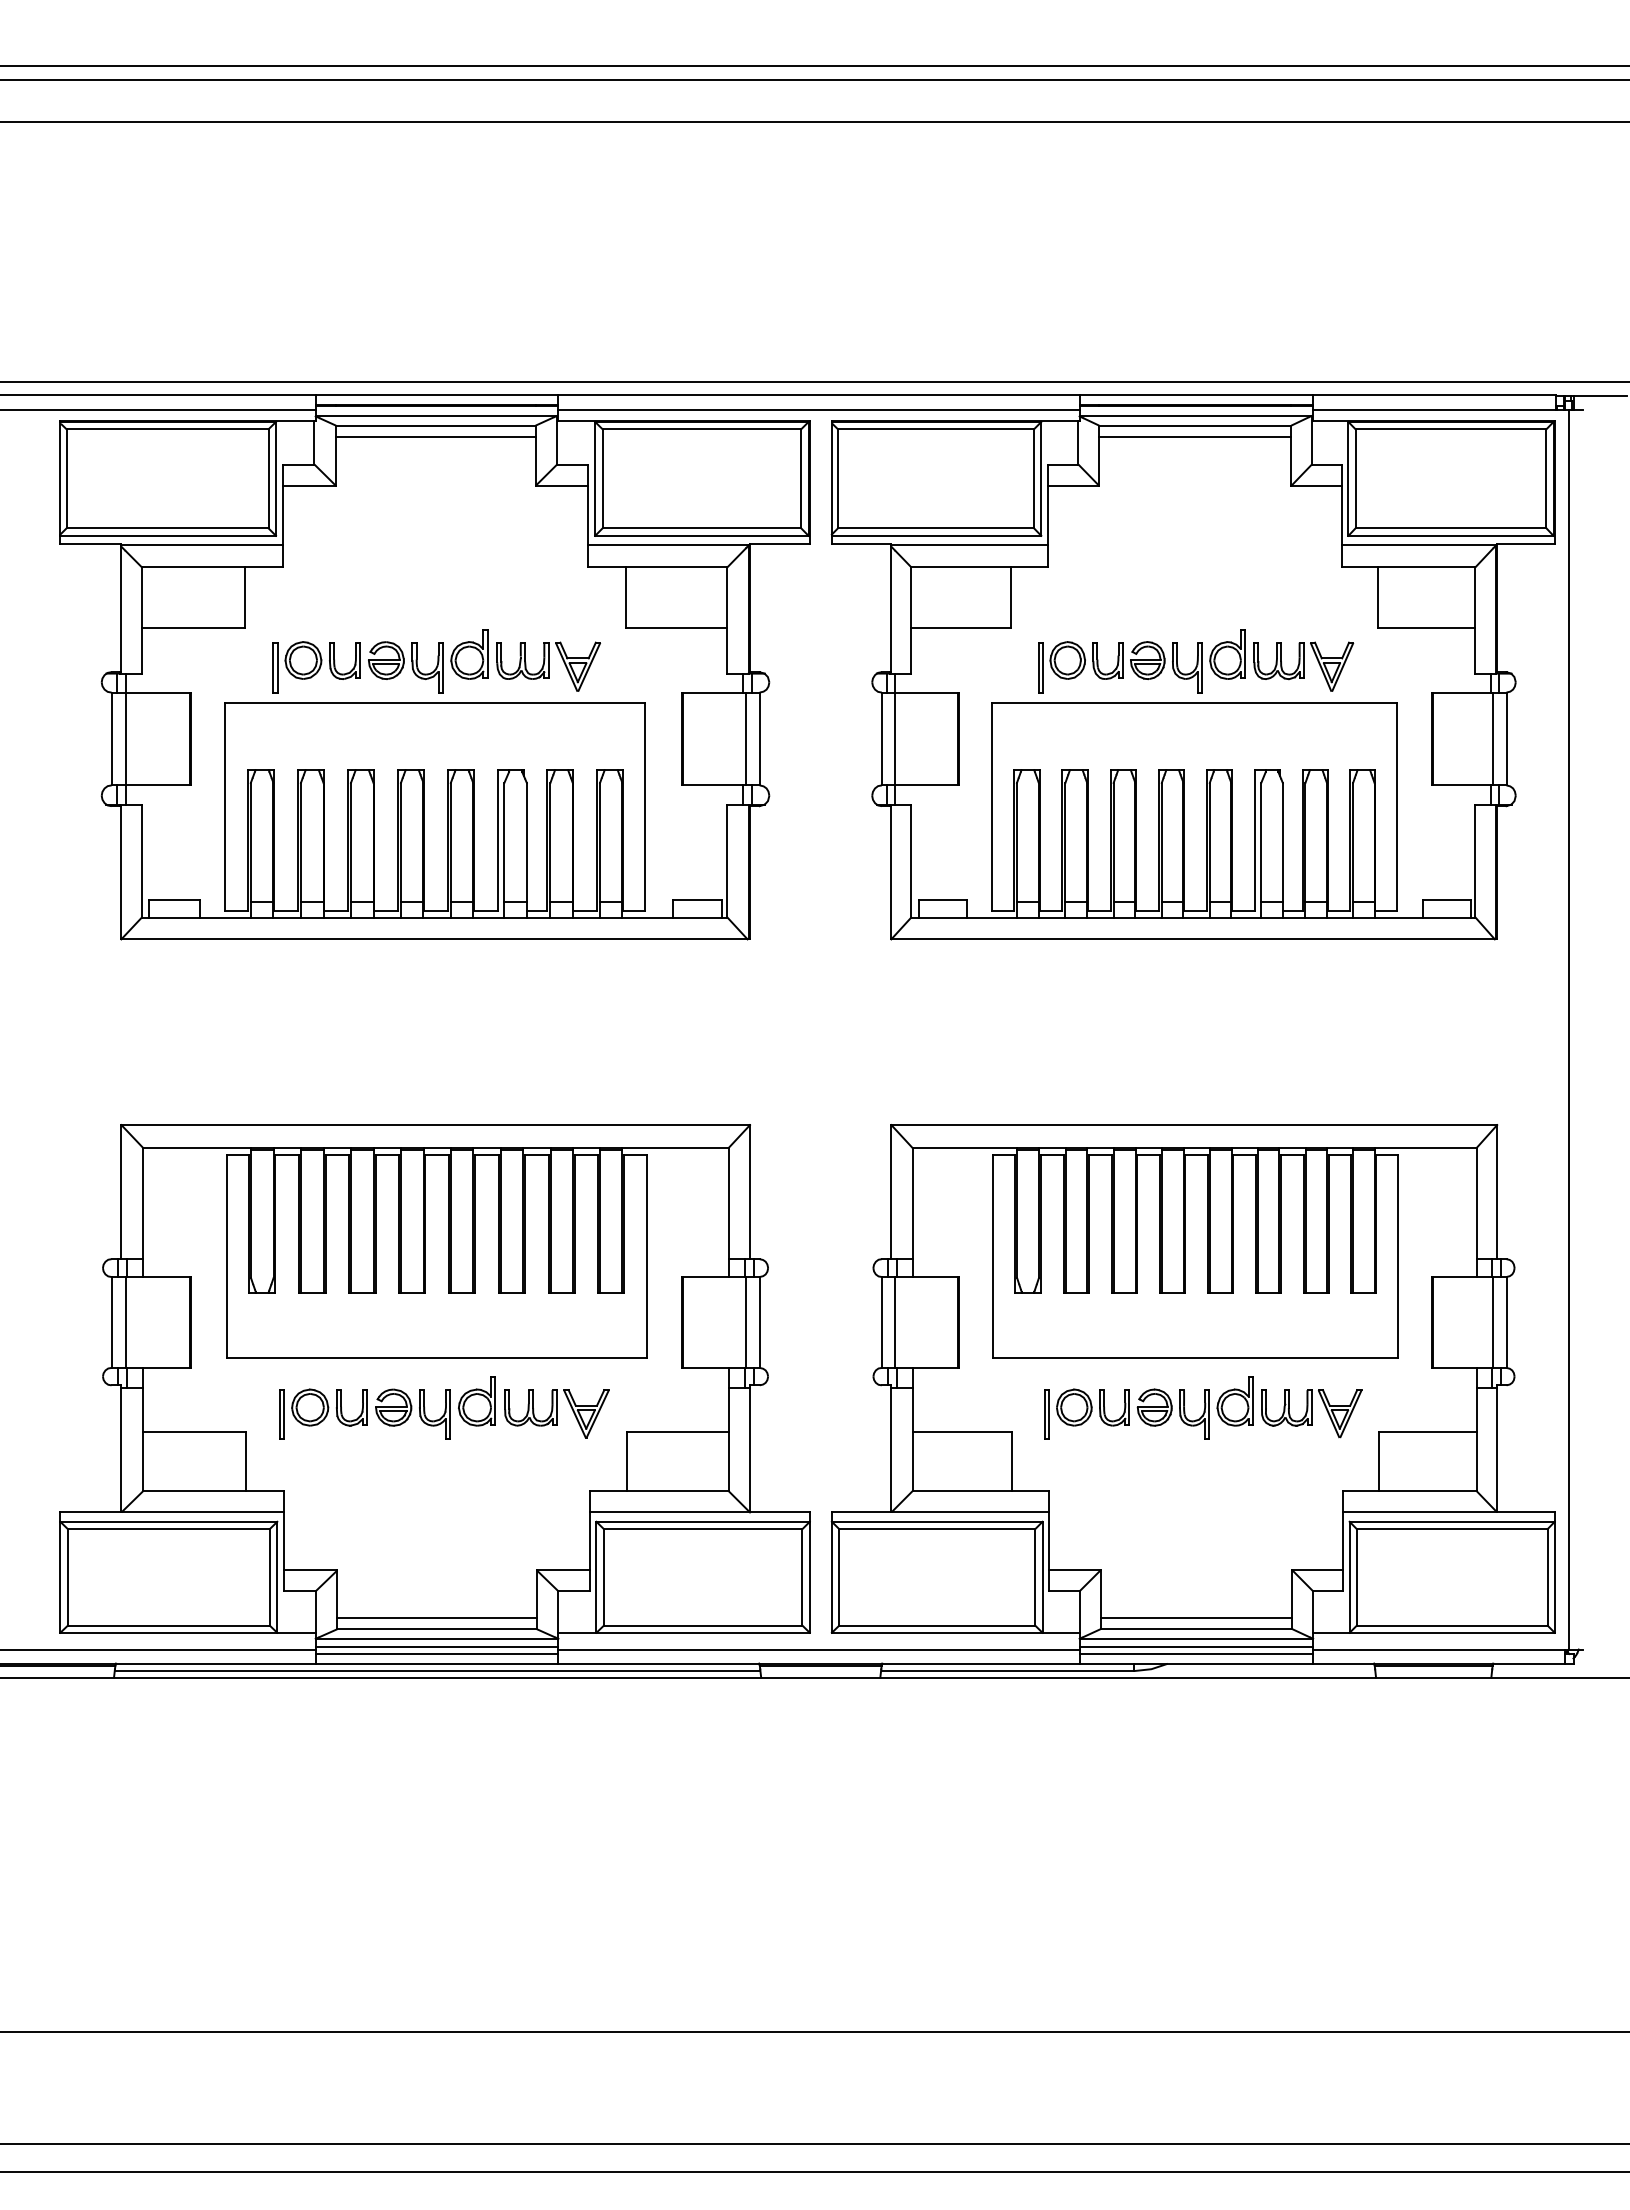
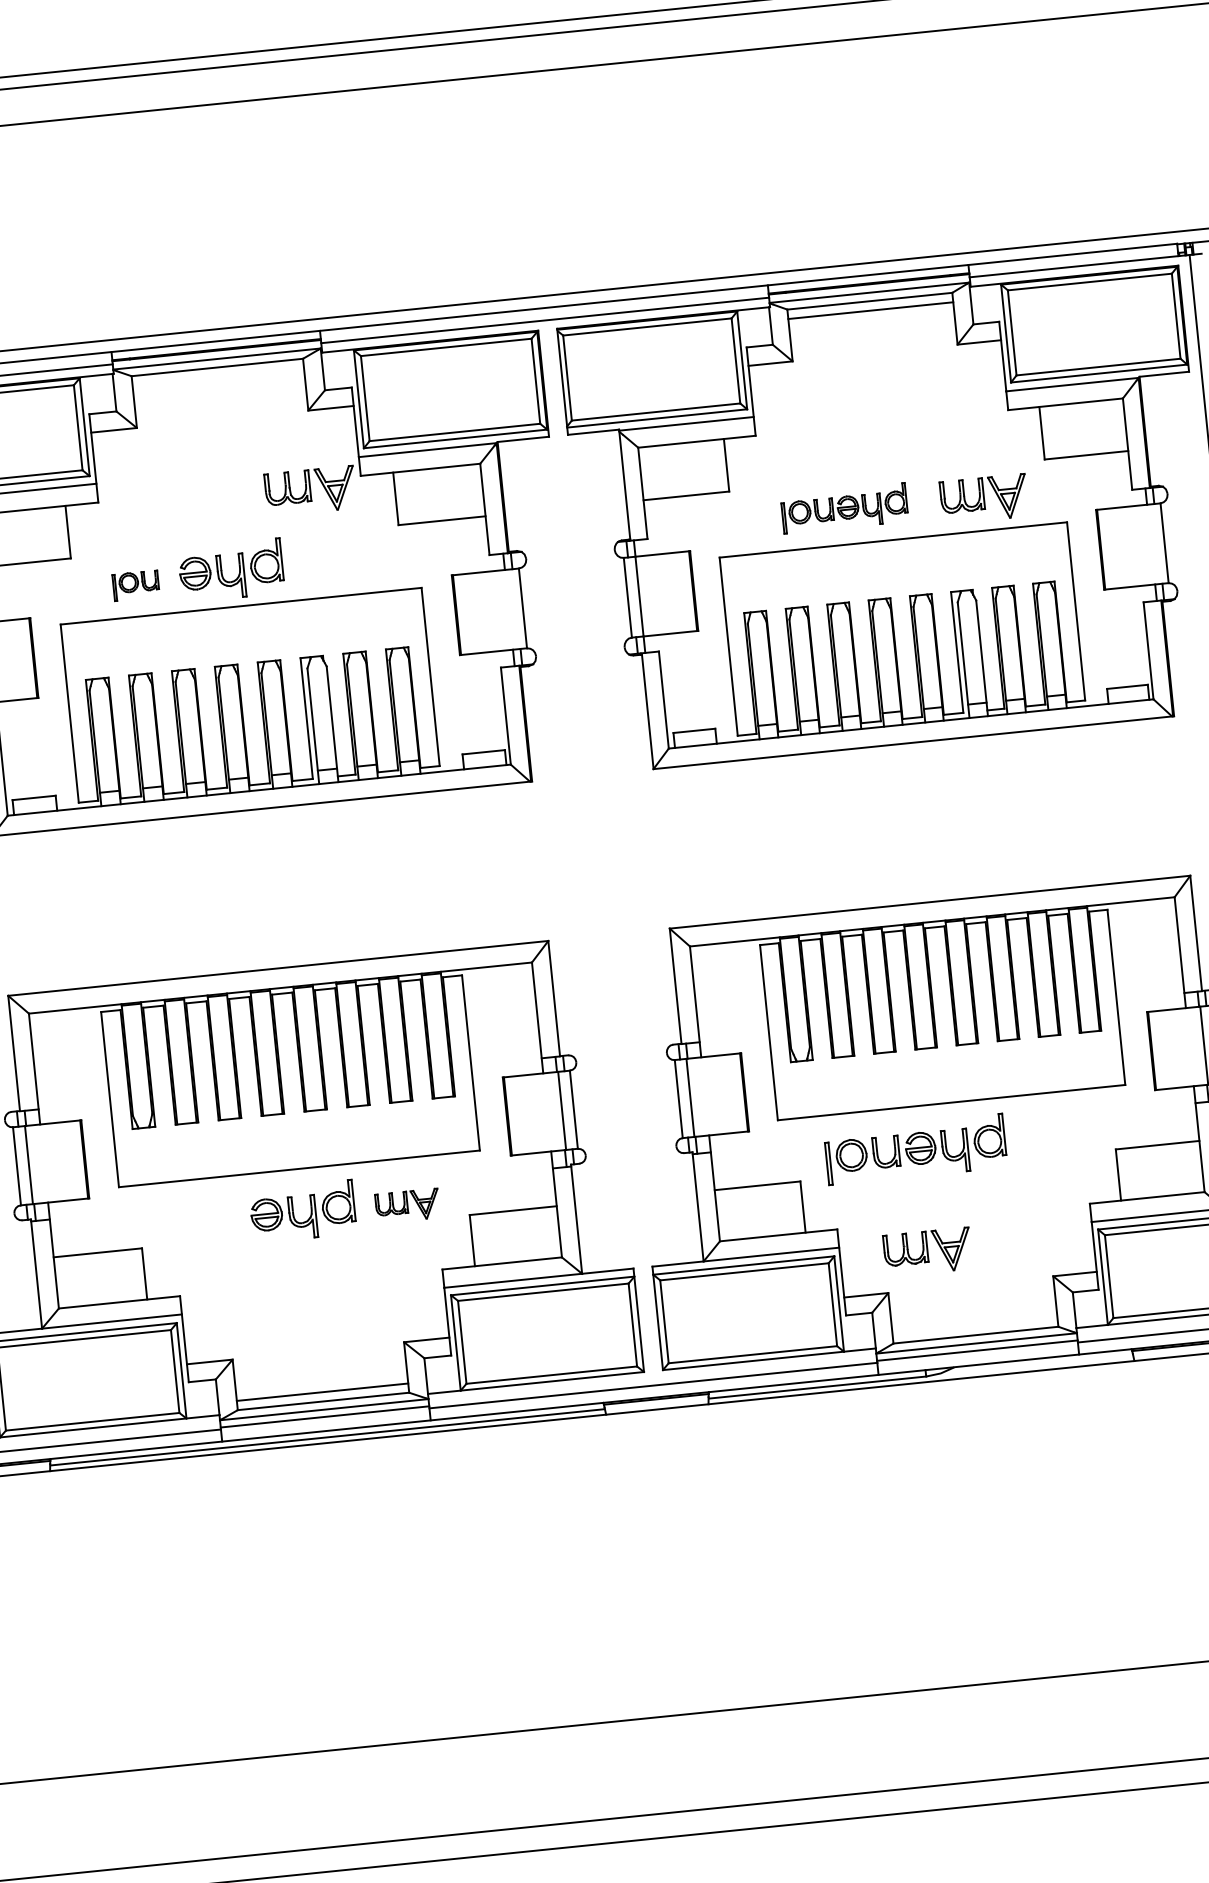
line: (435, 436) -> (218, 376), removed
part: (1141, 661) -> (844, 508), size x0.7
part: (548, 666) -> (310, 490), moved
part: (316, 667) -> (135, 585), size x0.6
line: (746, 738) -> (511, 609), removed
line: (1493, 738) -> (1153, 543), removed
part: (323, 1413) -> (207, 1226), removed
part: (556, 1413) -> (407, 1205), size x0.7
part: (1311, 1413) -> (927, 1251), moved
line: (1196, 1618) -> (974, 1325), removed
line: (436, 1654) -> (325, 1423), removed
line: (1196, 1654) -> (978, 1356), removed

